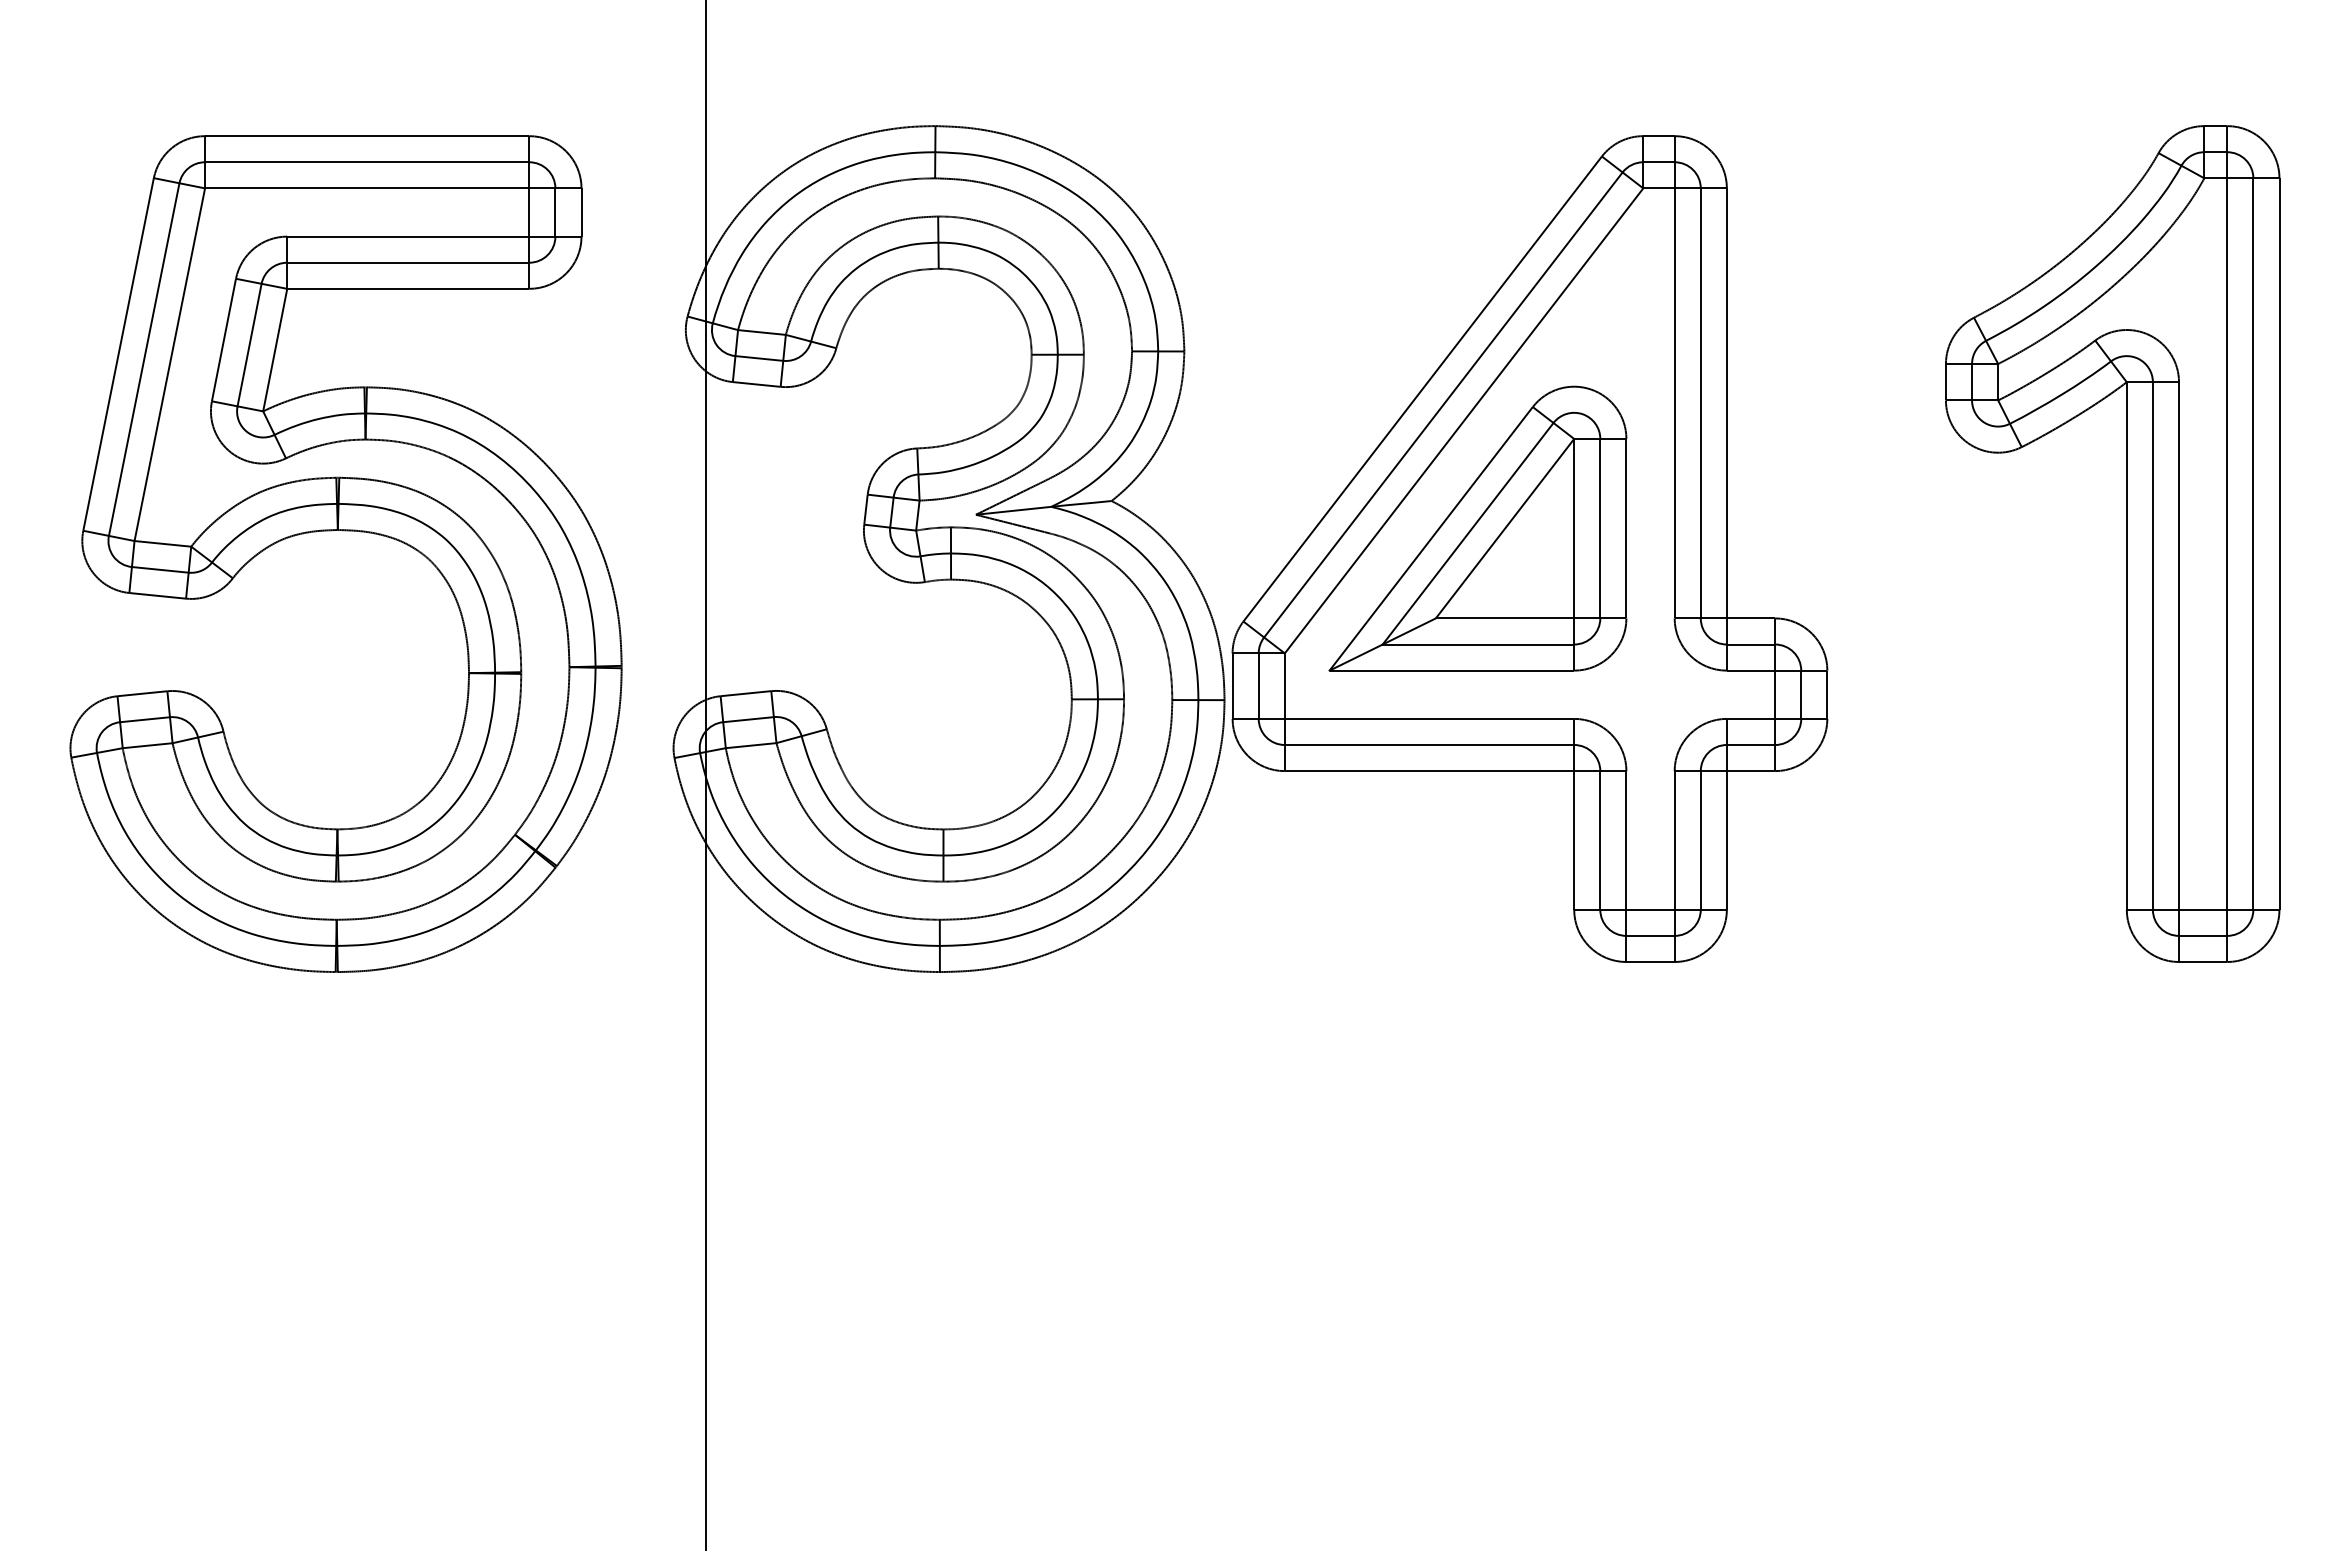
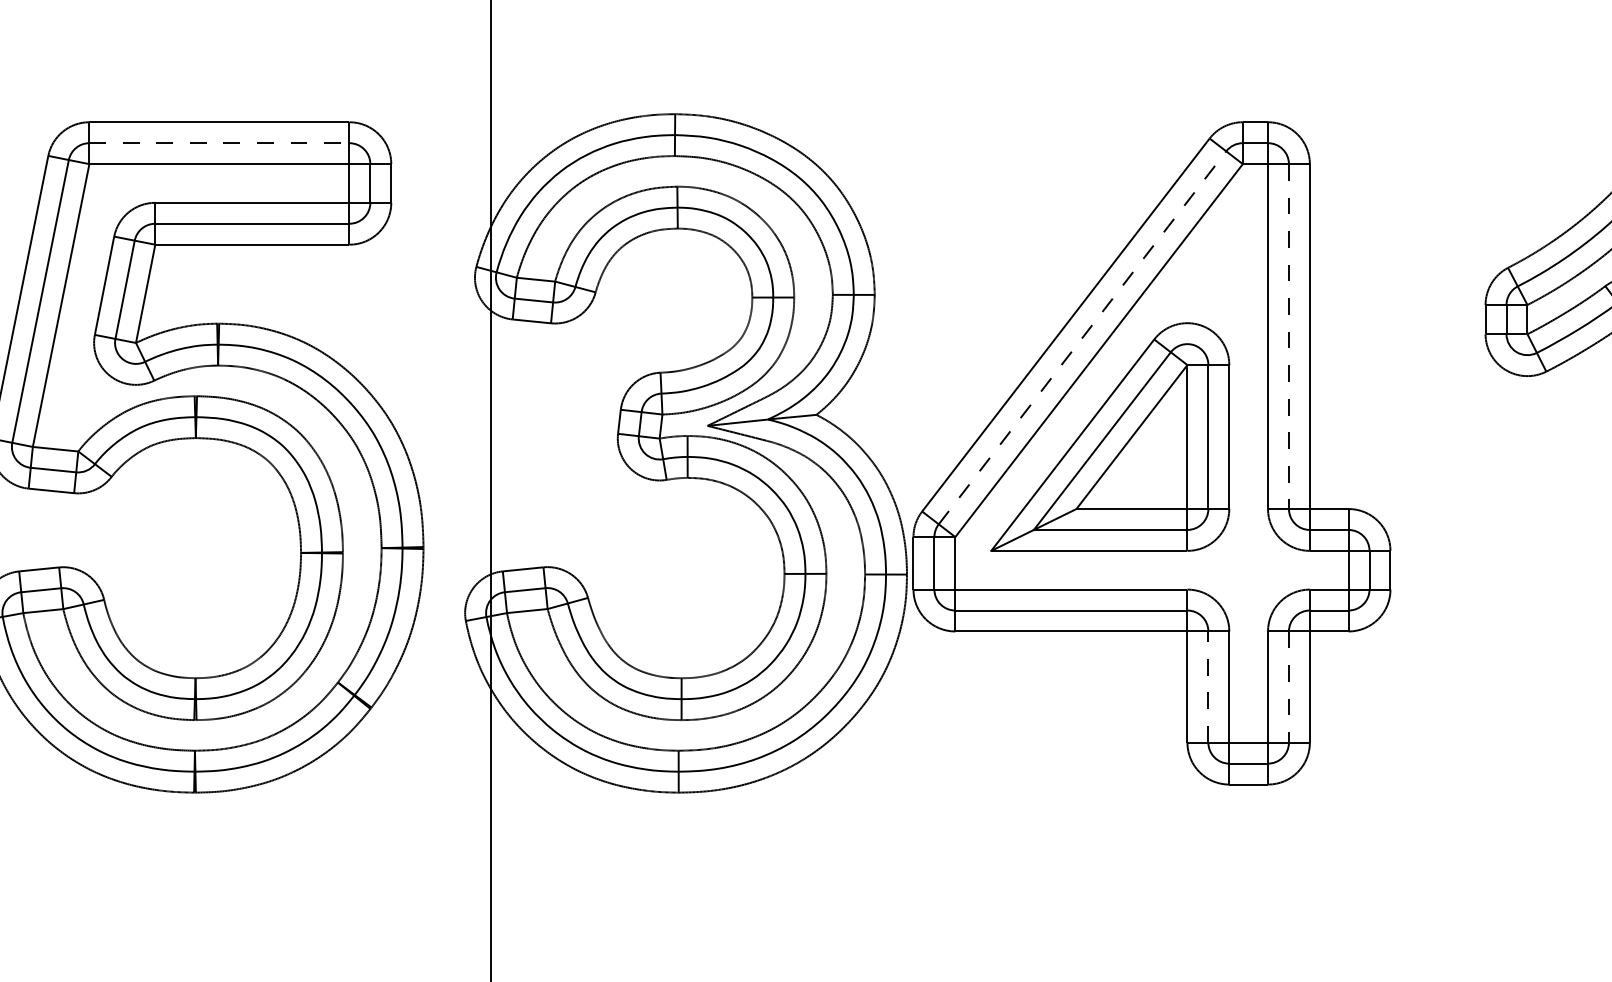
line: (367, 162) -> (219, 143), solid -> dashed
line: (1700, 403) -> (1288, 336), solid -> dashed
line: (1443, 404) -> (1082, 337), solid -> dashed
line: (1600, 839) -> (1208, 686), solid -> dashed
line: (1700, 840) -> (1288, 687), solid -> dashed

